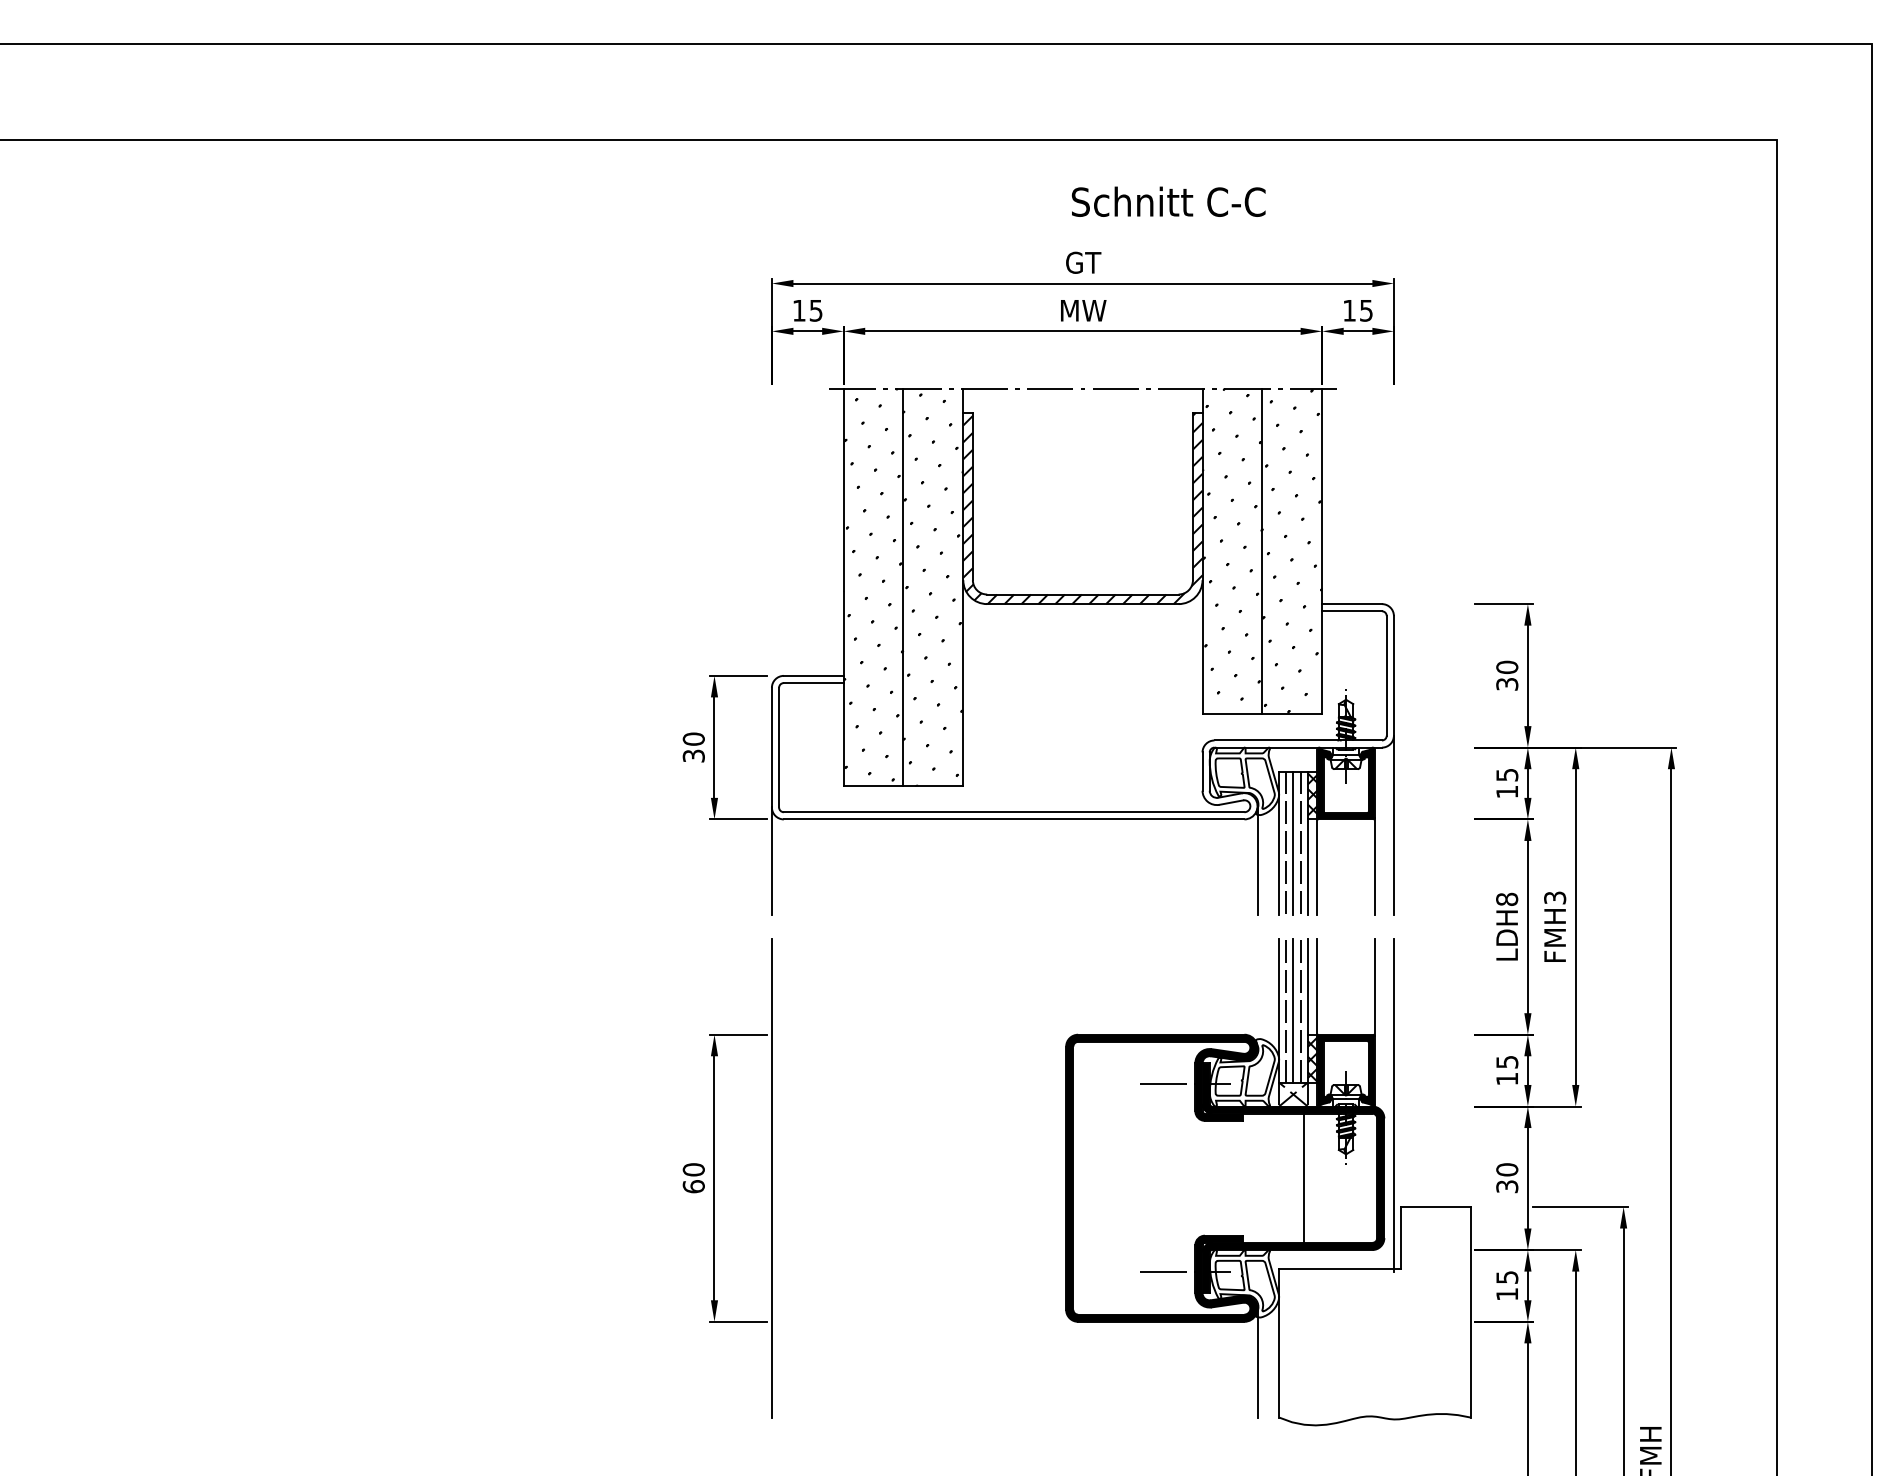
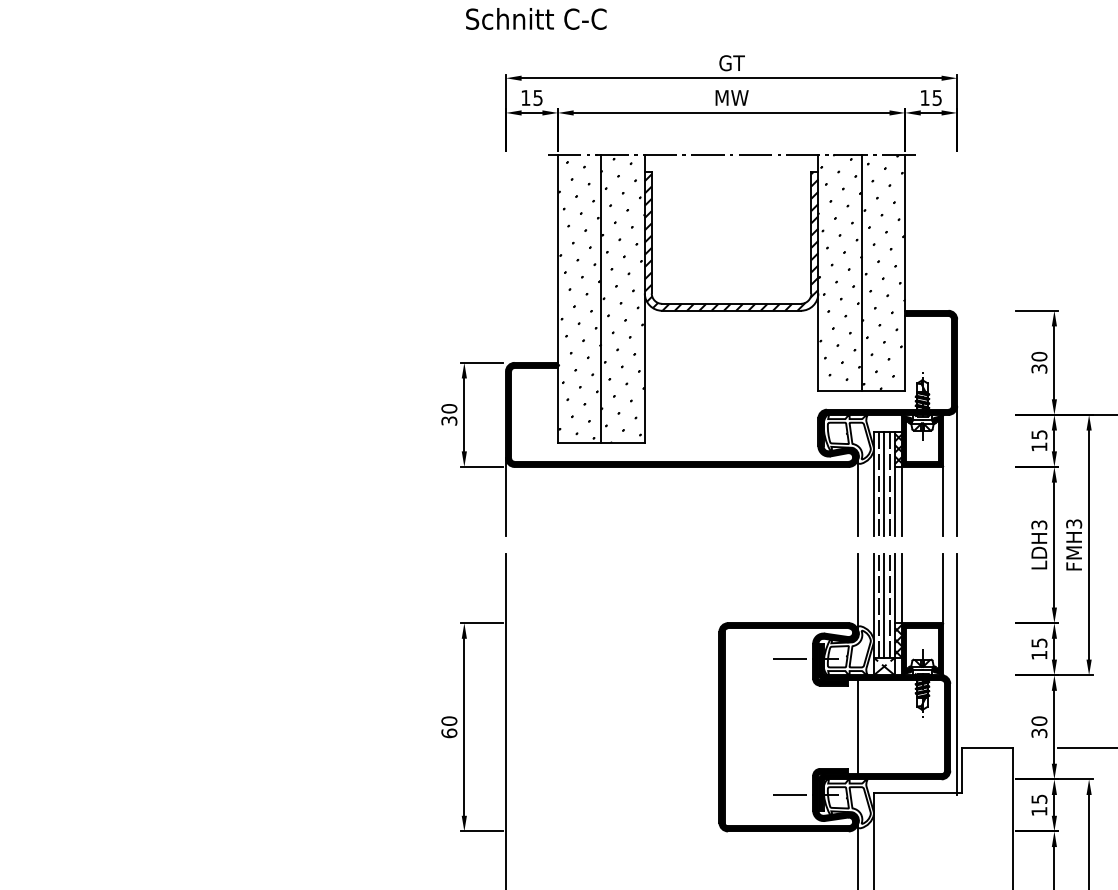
text: (1168, 201) -> (536, 18), moved
fill: (1082, 711) -> (731, 388), added
text: (1507, 898) -> (1039, 524), LDH8 -> LDH3
line: (1257, 993) -> (858, 593), added
line: (1303, 1177) -> (858, 726), moved

